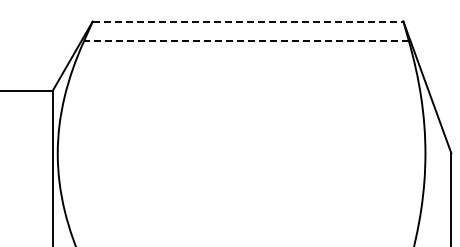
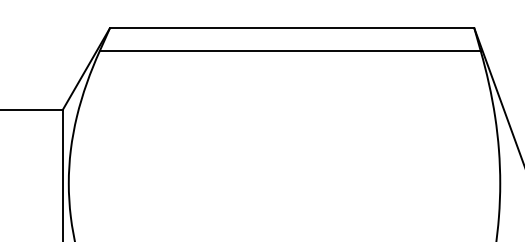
line: (248, 21) -> (292, 28), dashed -> solid
line: (246, 40) -> (290, 50), dashed -> solid

